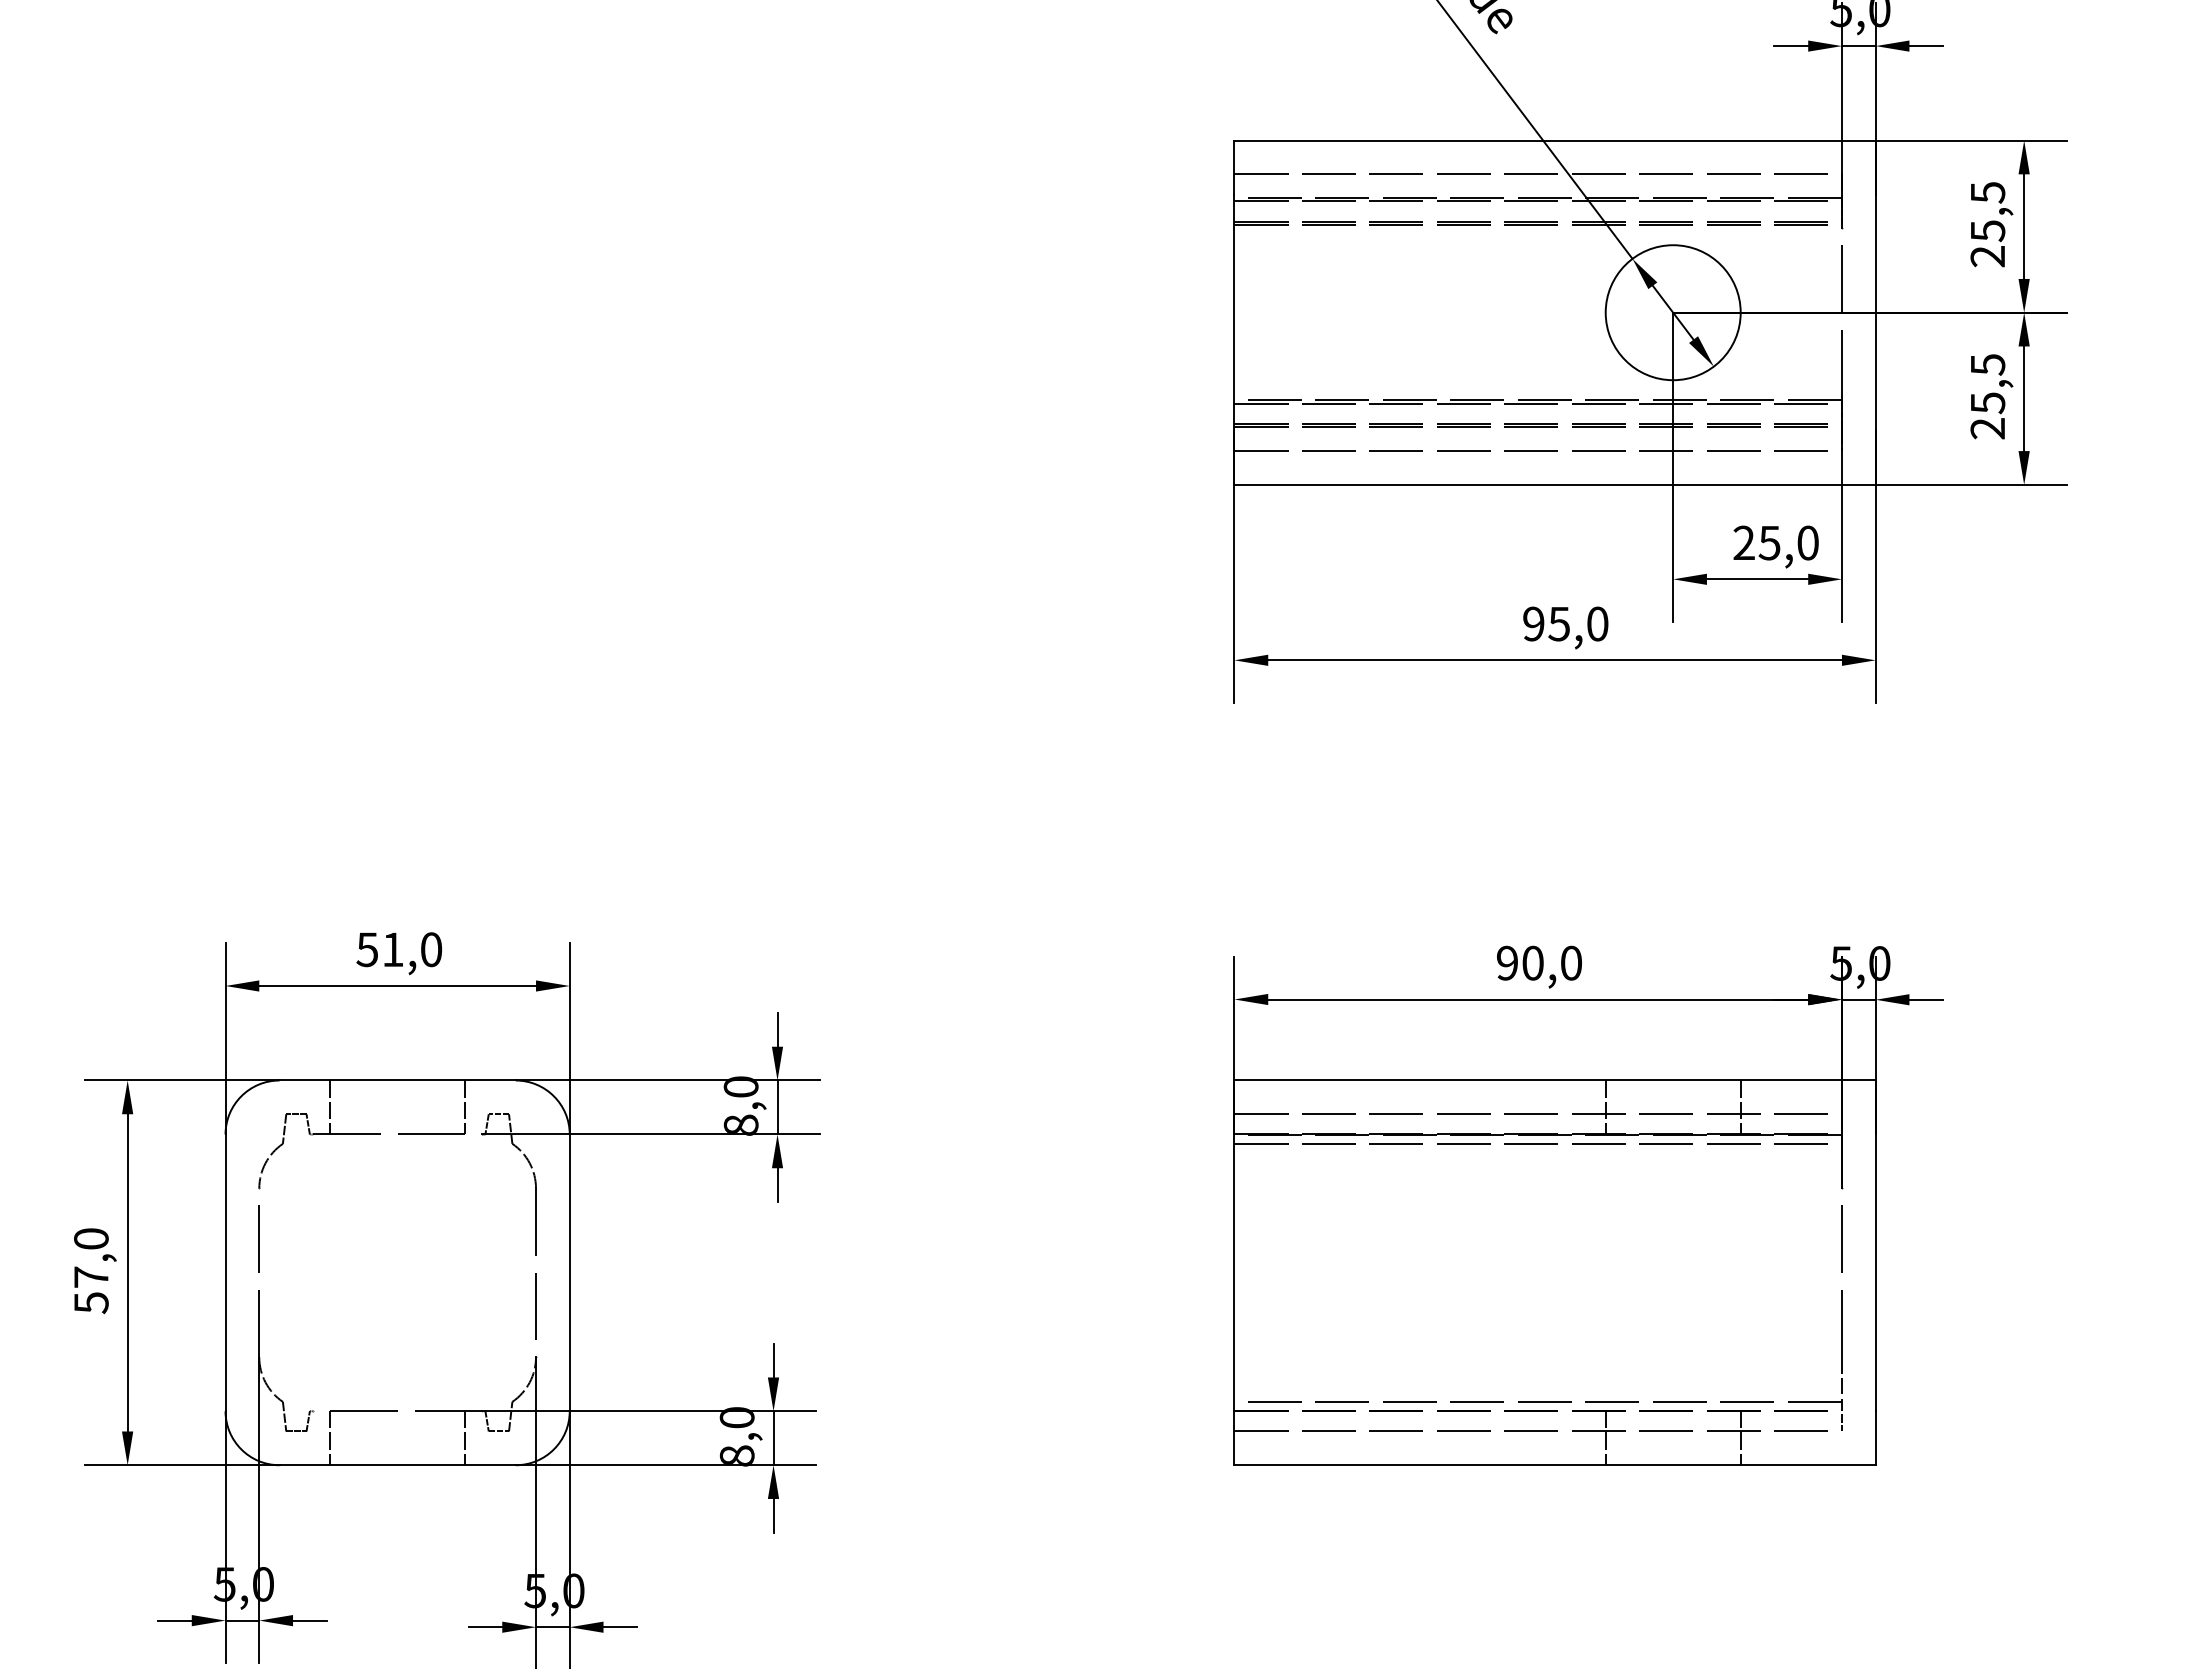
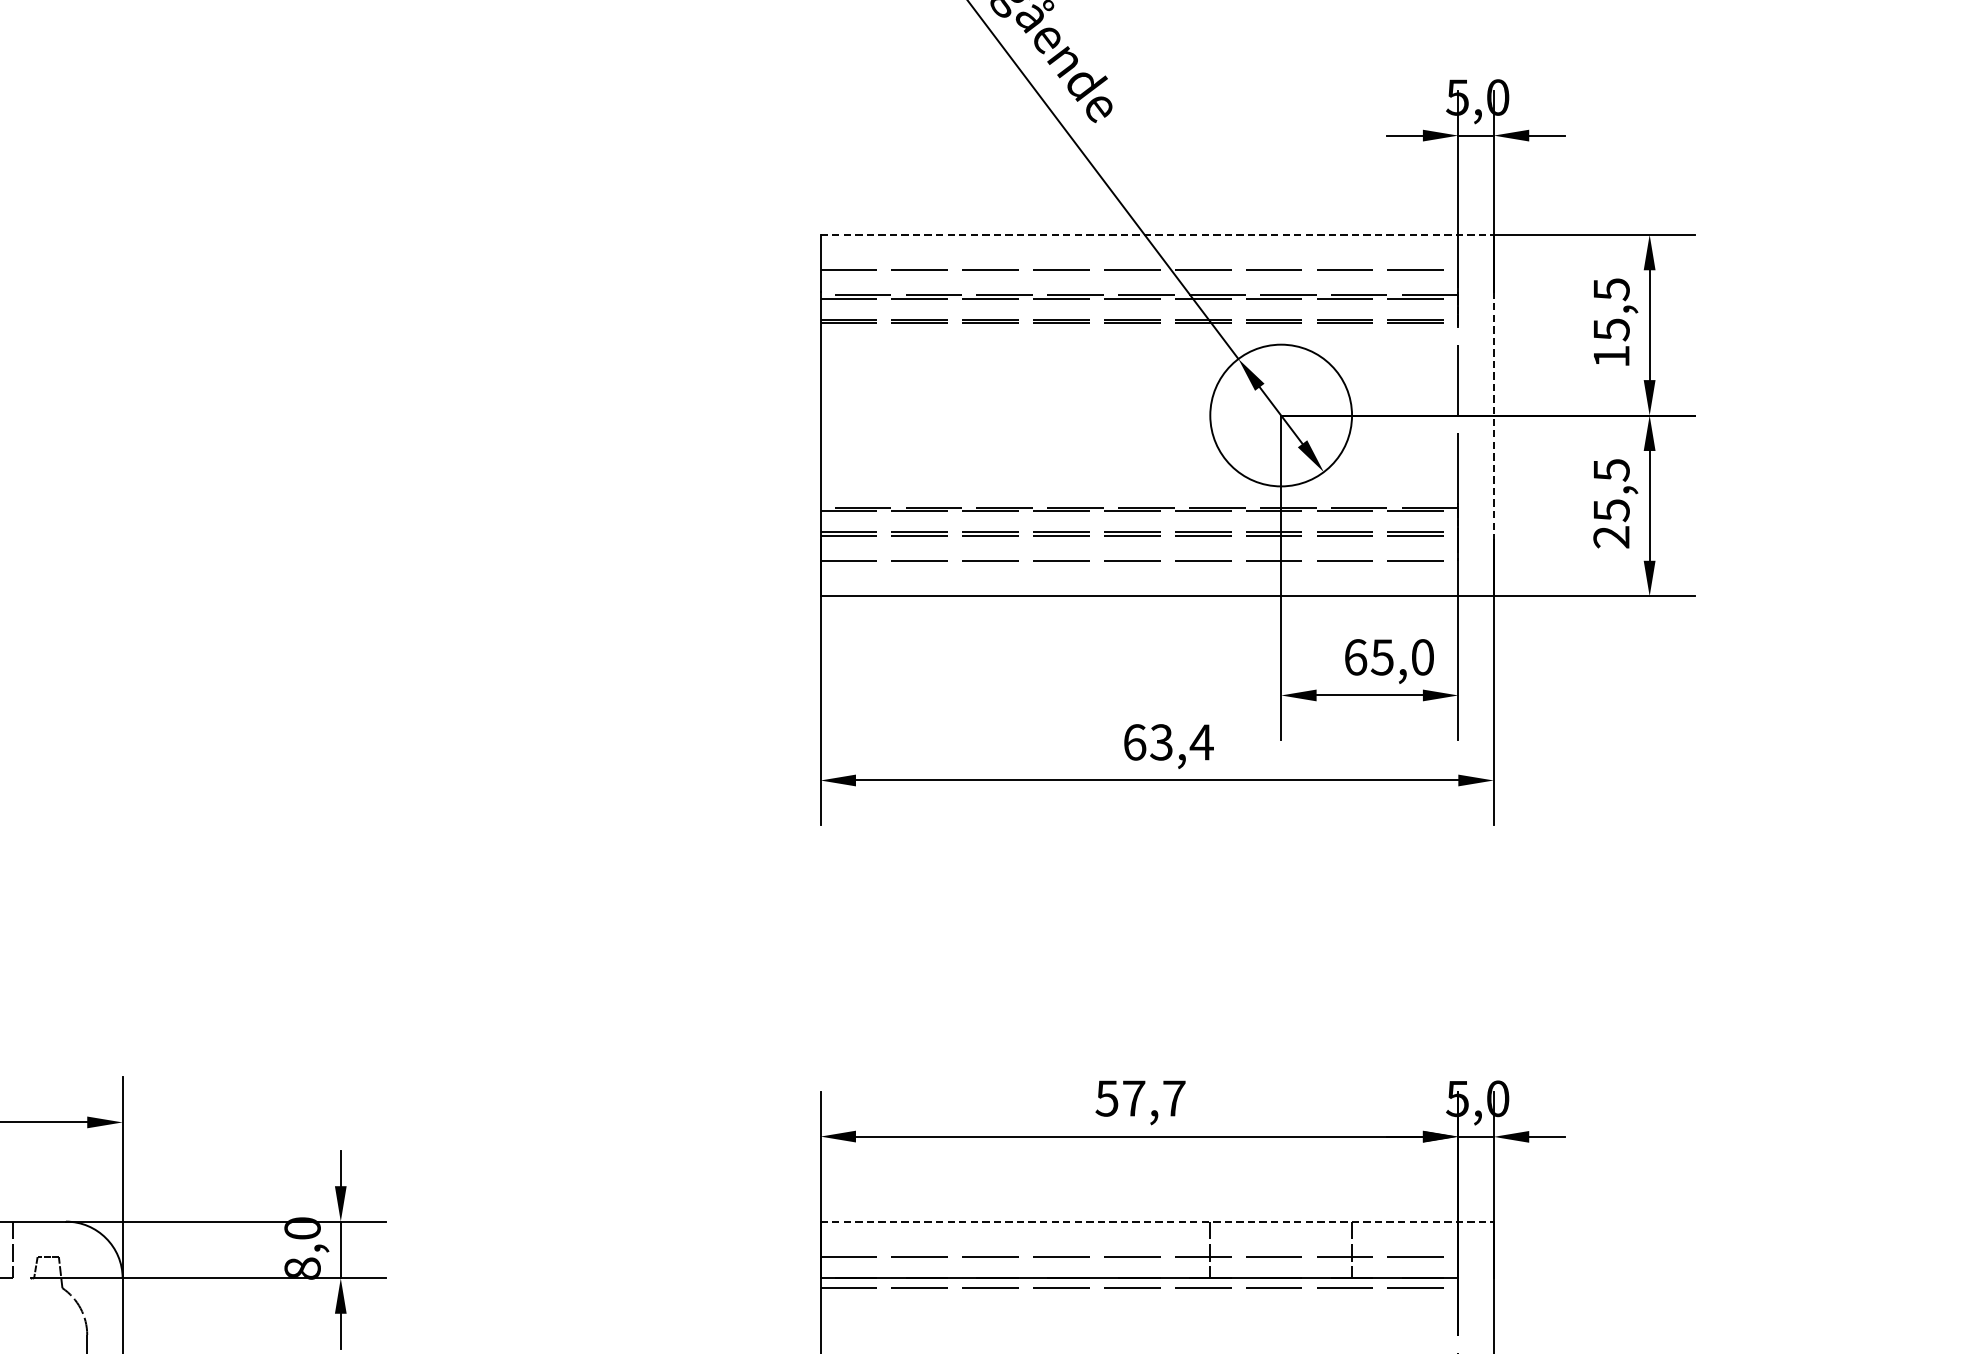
line: (1555, 140) -> (1157, 234), solid -> dashed
text: (1987, 256) -> (1611, 356), 25,5 -> 15,5
line: (1875, 313) -> (1493, 416), solid -> dashed
text: (1744, 542) -> (1356, 656), 25,0 -> 65,0
text: (1566, 623) -> (1169, 741), 95,0 -> 63,4
text: (1539, 962) -> (1140, 1097), 90,0 -> 57,7
line: (1555, 1080) -> (1157, 1221), solid -> dashed

